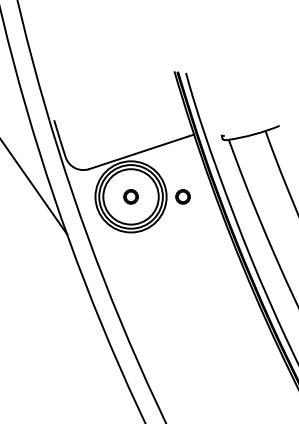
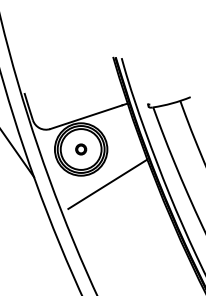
circle: (182, 196) -> (119, 149), removed
line: (166, 243) -> (107, 183), added

